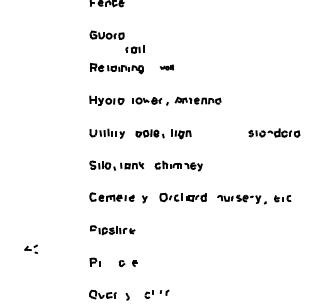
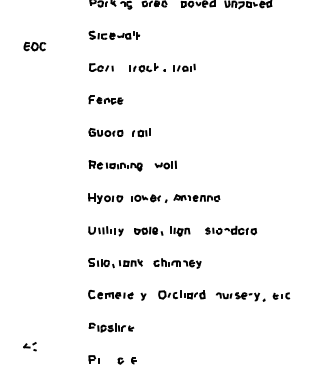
part: (134, 49) -> (141, 132), moved
part: (166, 67) -> (165, 164), size x1.67
part: (273, 133) -> (230, 230), moved

